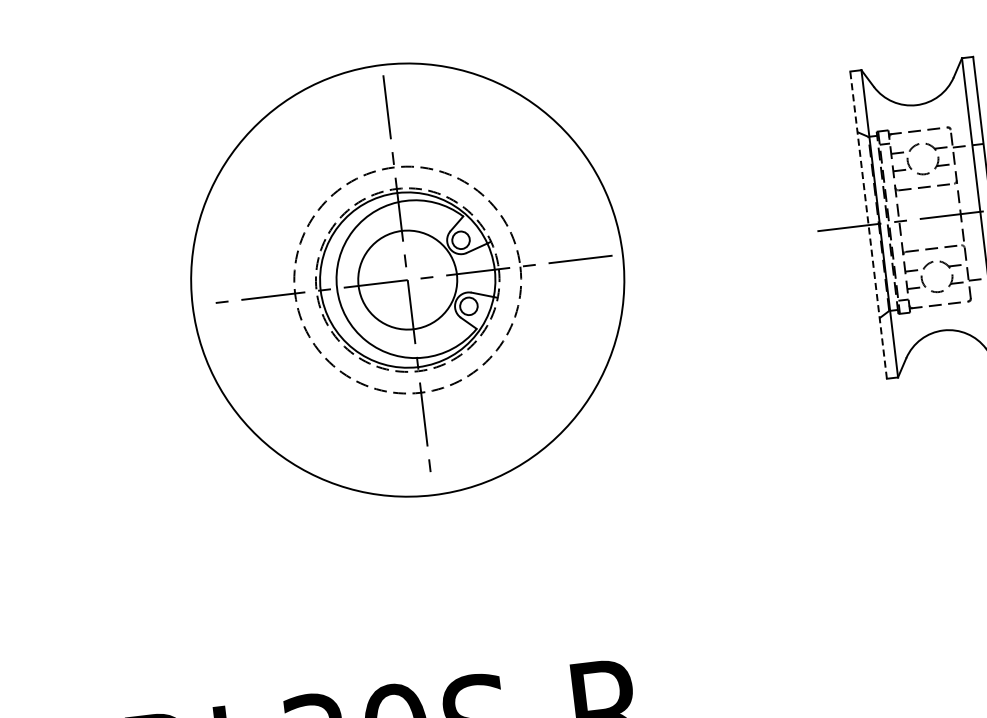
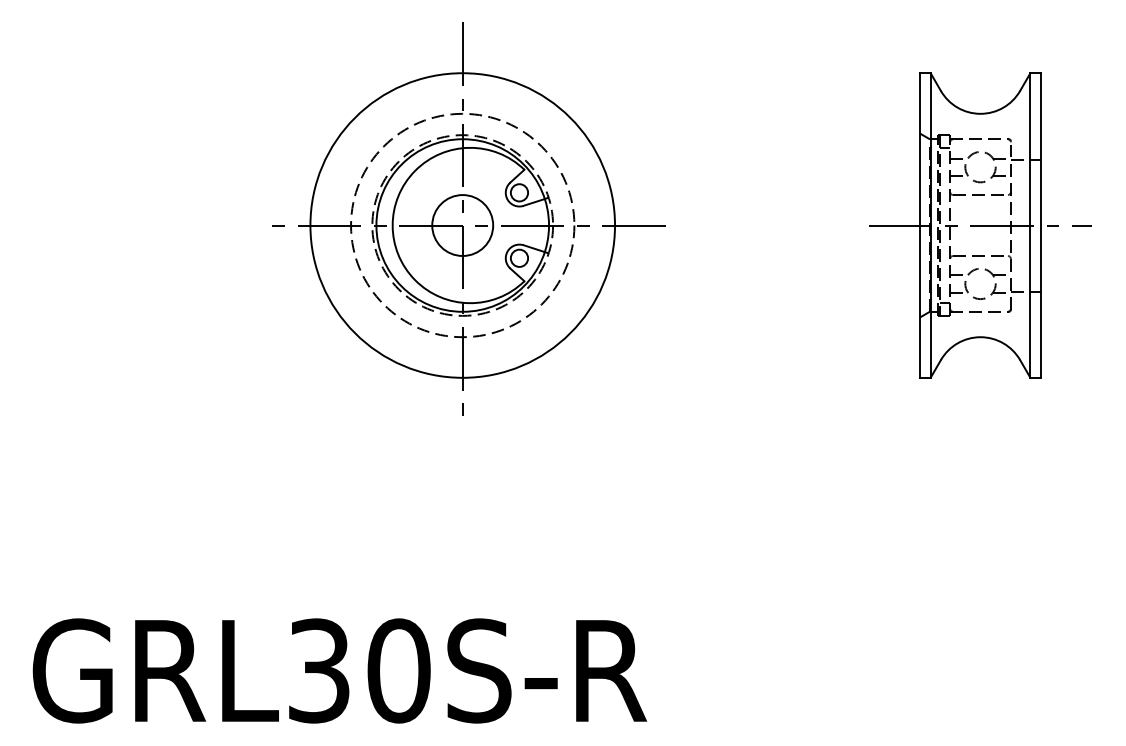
line: (868, 225) -> (919, 225), dashed -> solid
circle: (407, 280) -> (462, 225), size x0.62
circle: (407, 280) -> (462, 225), size x0.71

